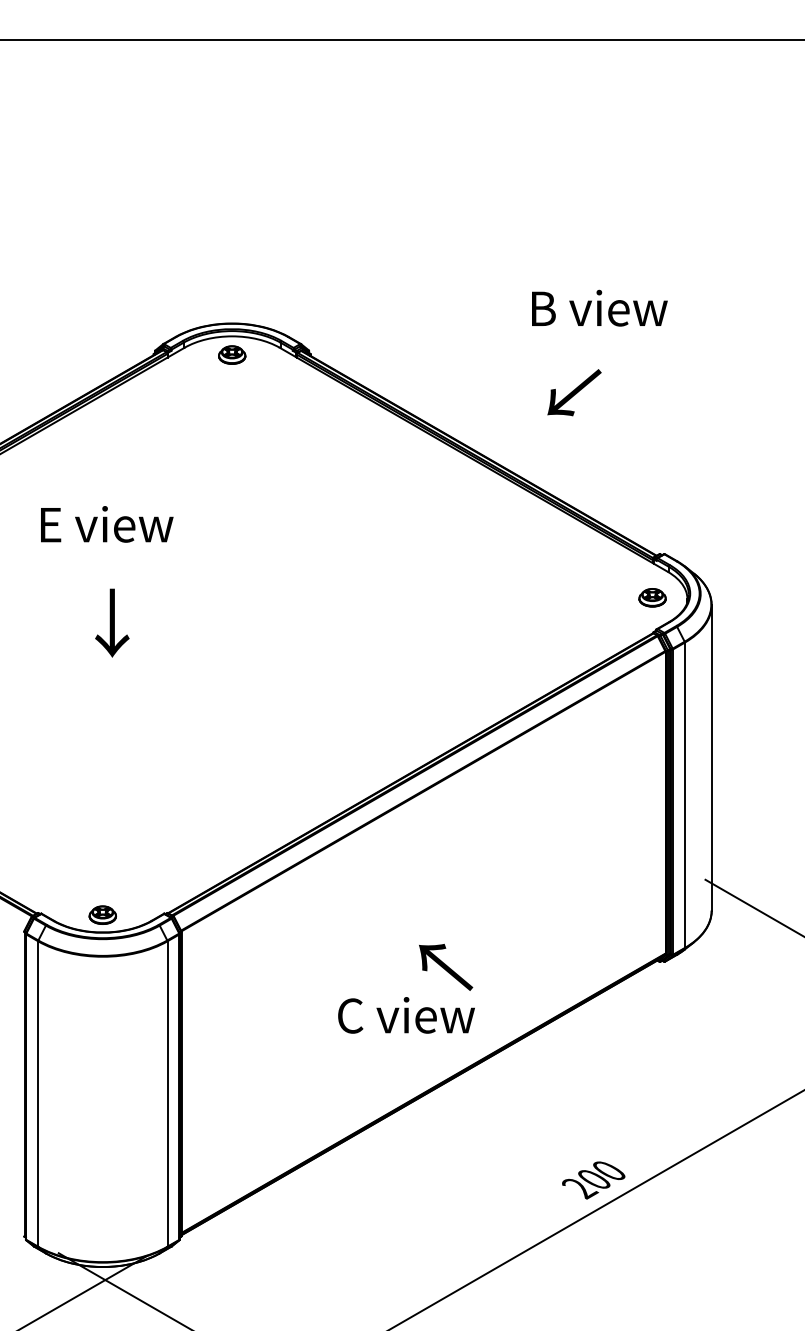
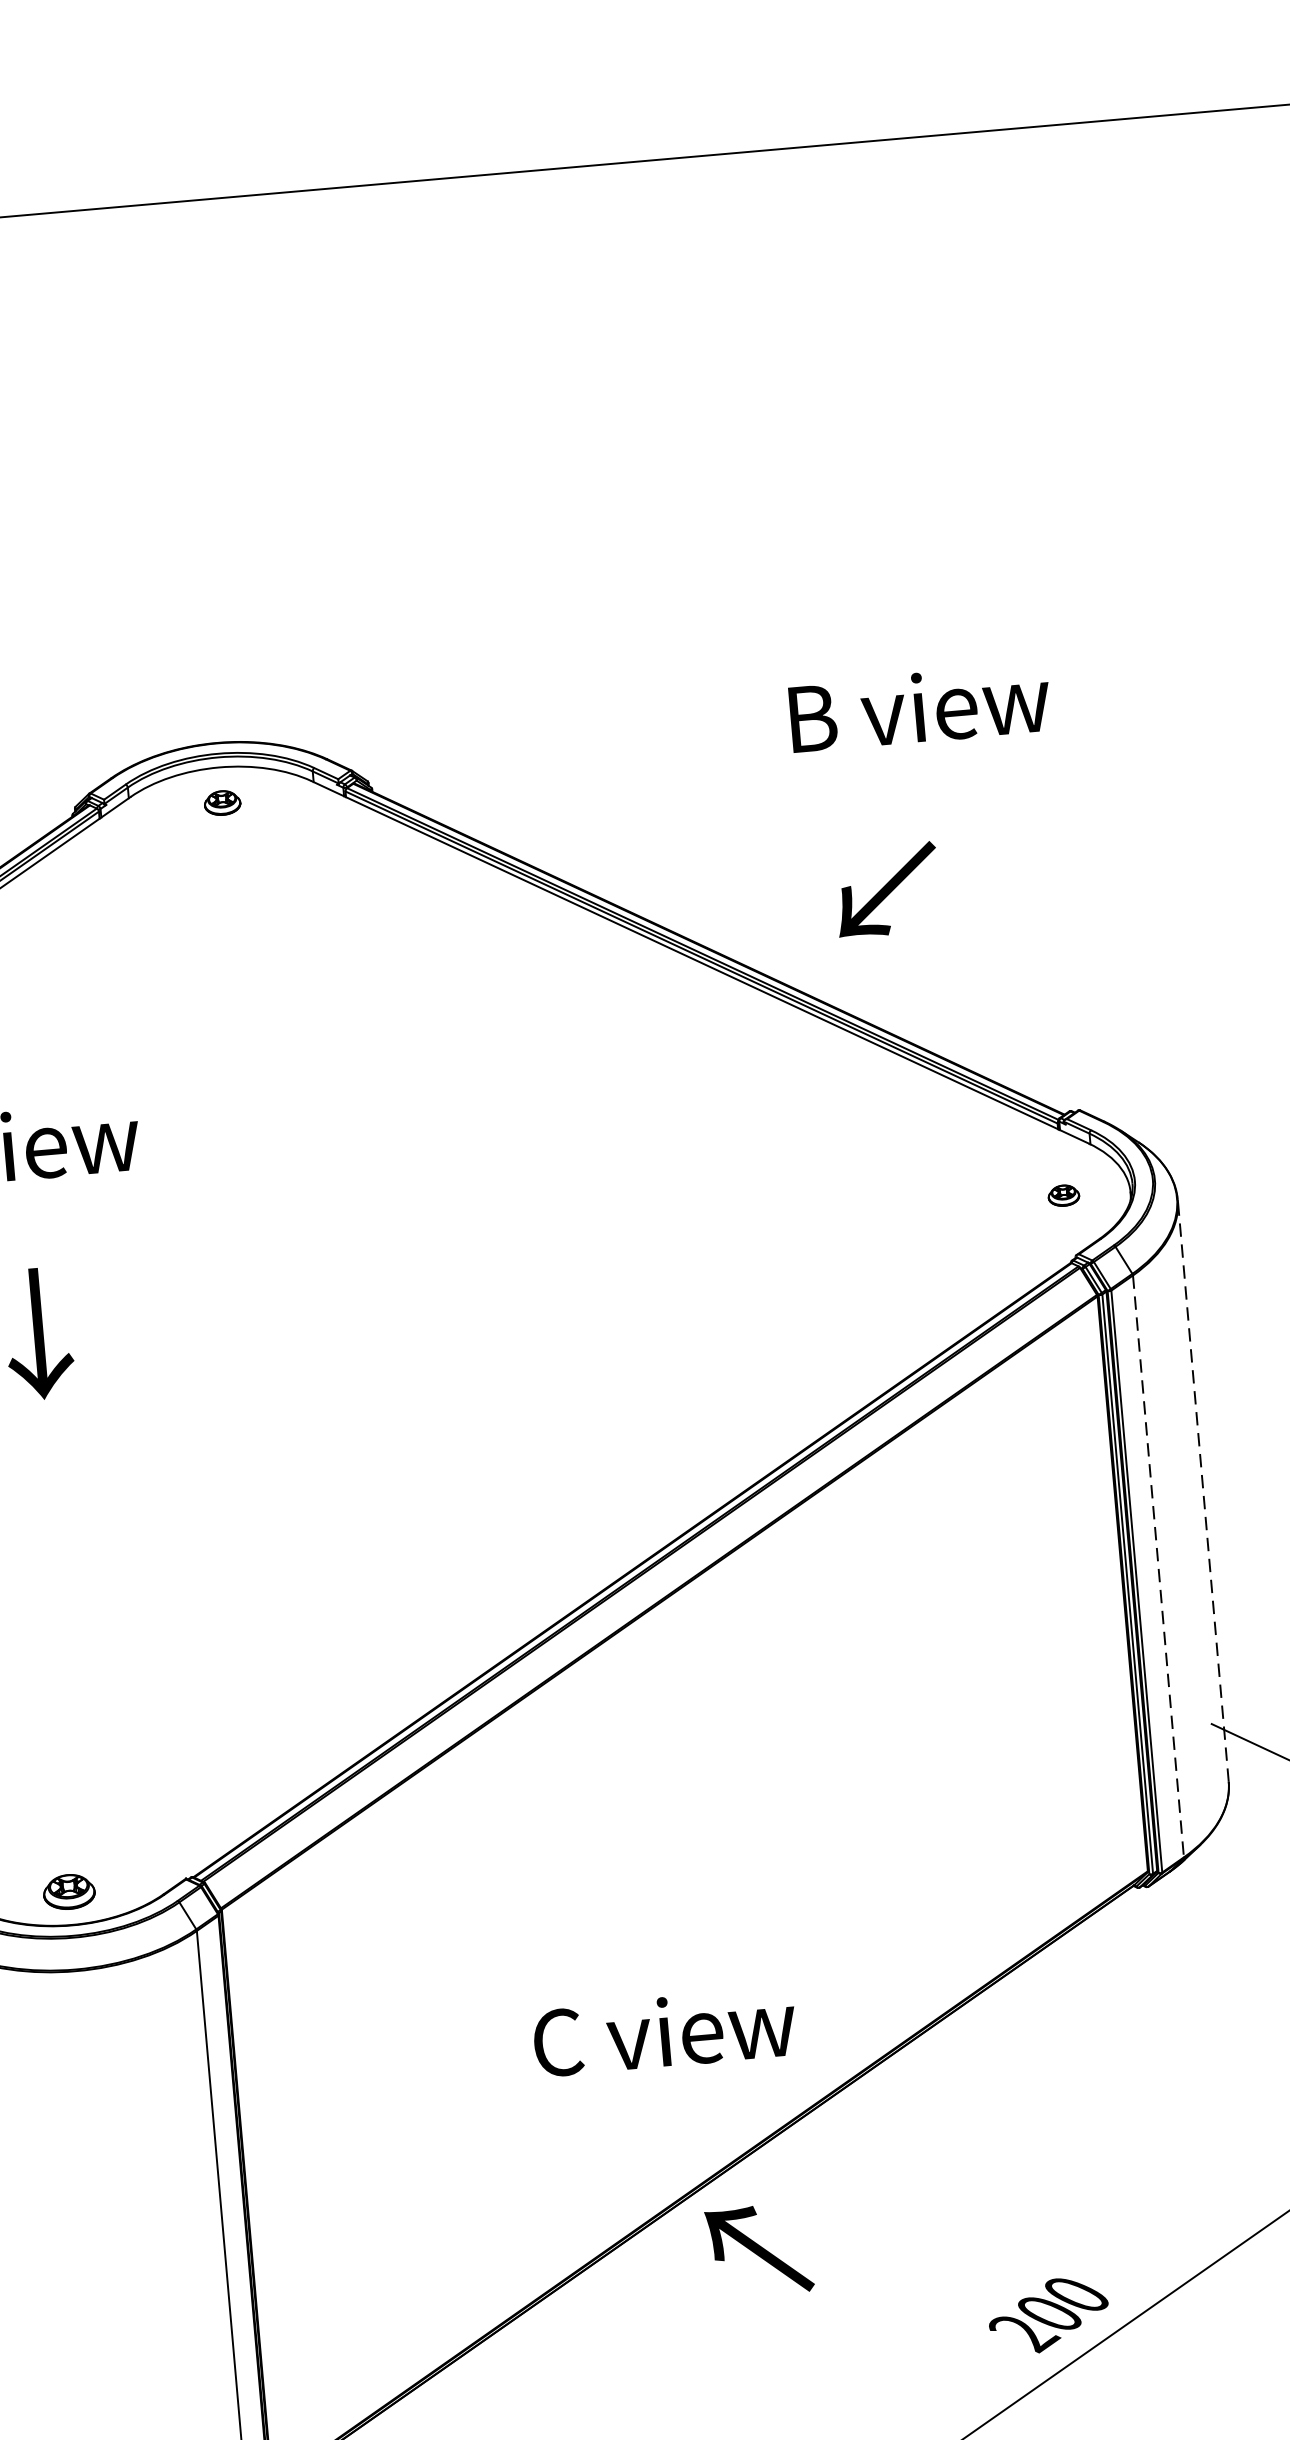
text: (599, 307) -> (919, 706), moved
part: (232, 354) -> (222, 801), size x0.7
text: (574, 392) -> (887, 889), moved
part: (652, 597) -> (1063, 1194), size x0.6
line: (711, 757) -> (1202, 1490), solid -> dashed
line: (684, 795) -> (1157, 1566), solid -> dashed
text: (446, 966) -> (760, 2248), moved

